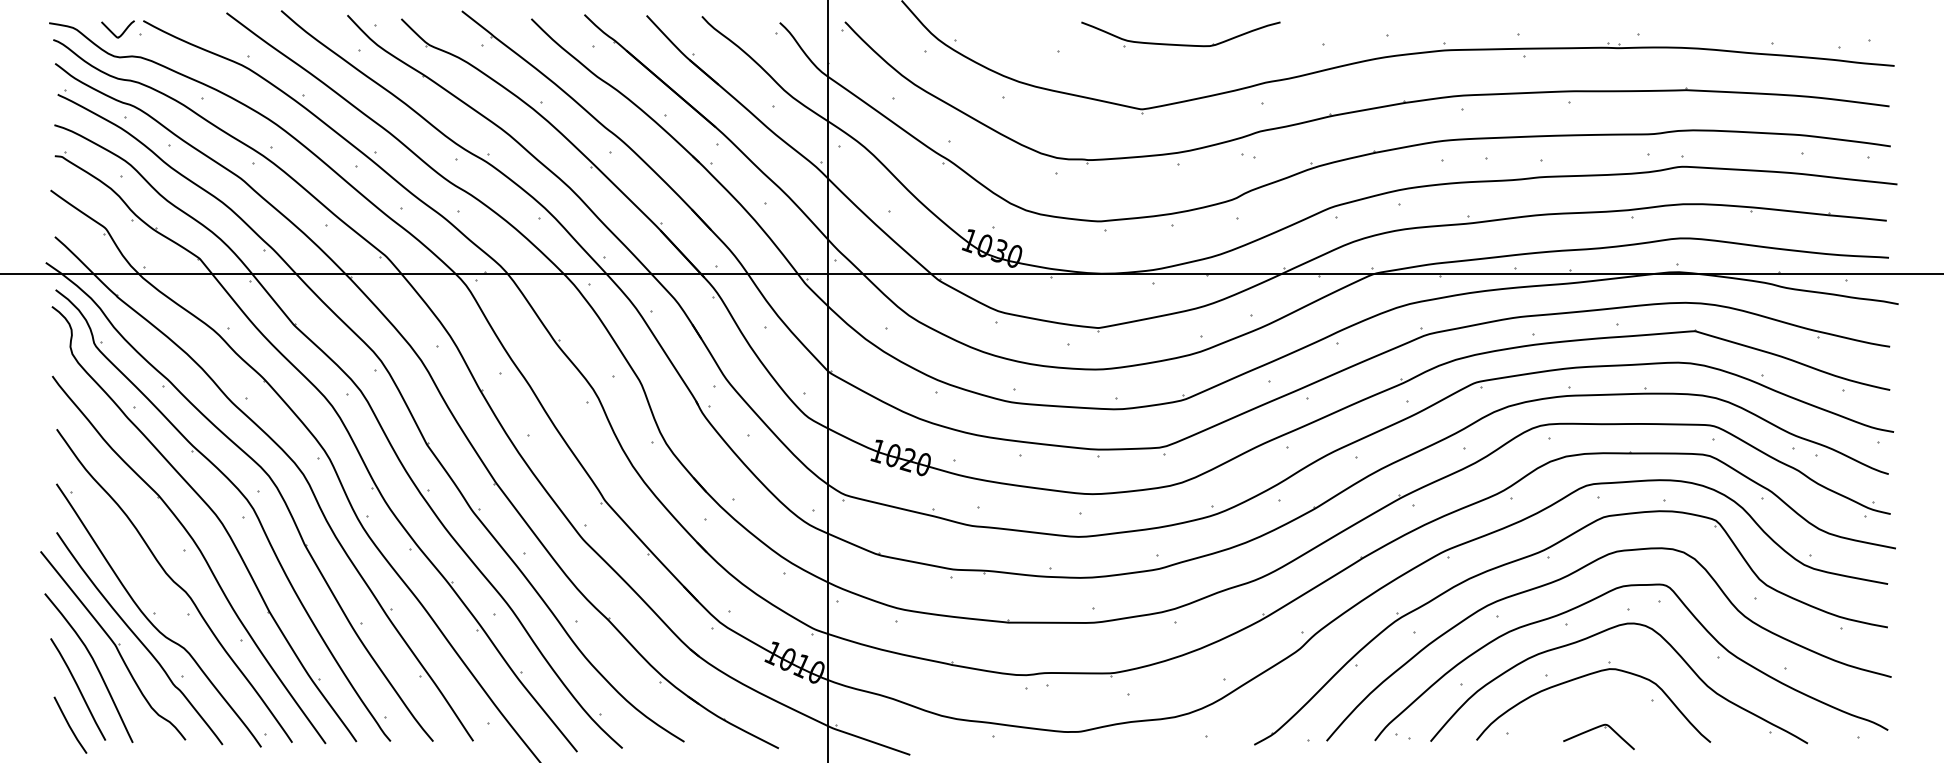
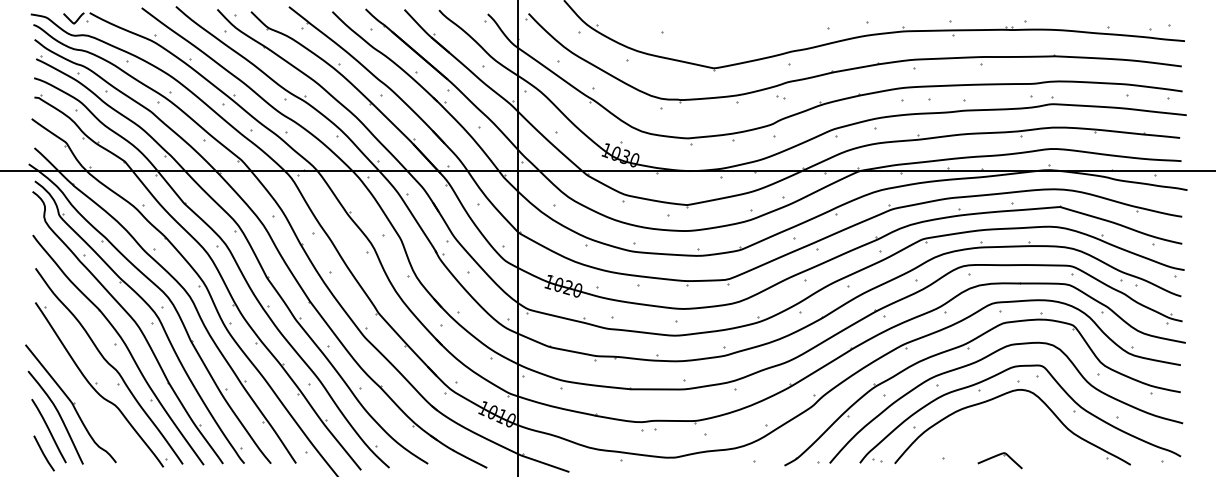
part: (1180, 34) -> (738, 21), removed
part: (139, 638) -> (87, 399), removed
part: (1586, 677) -> (992, 423), removed

